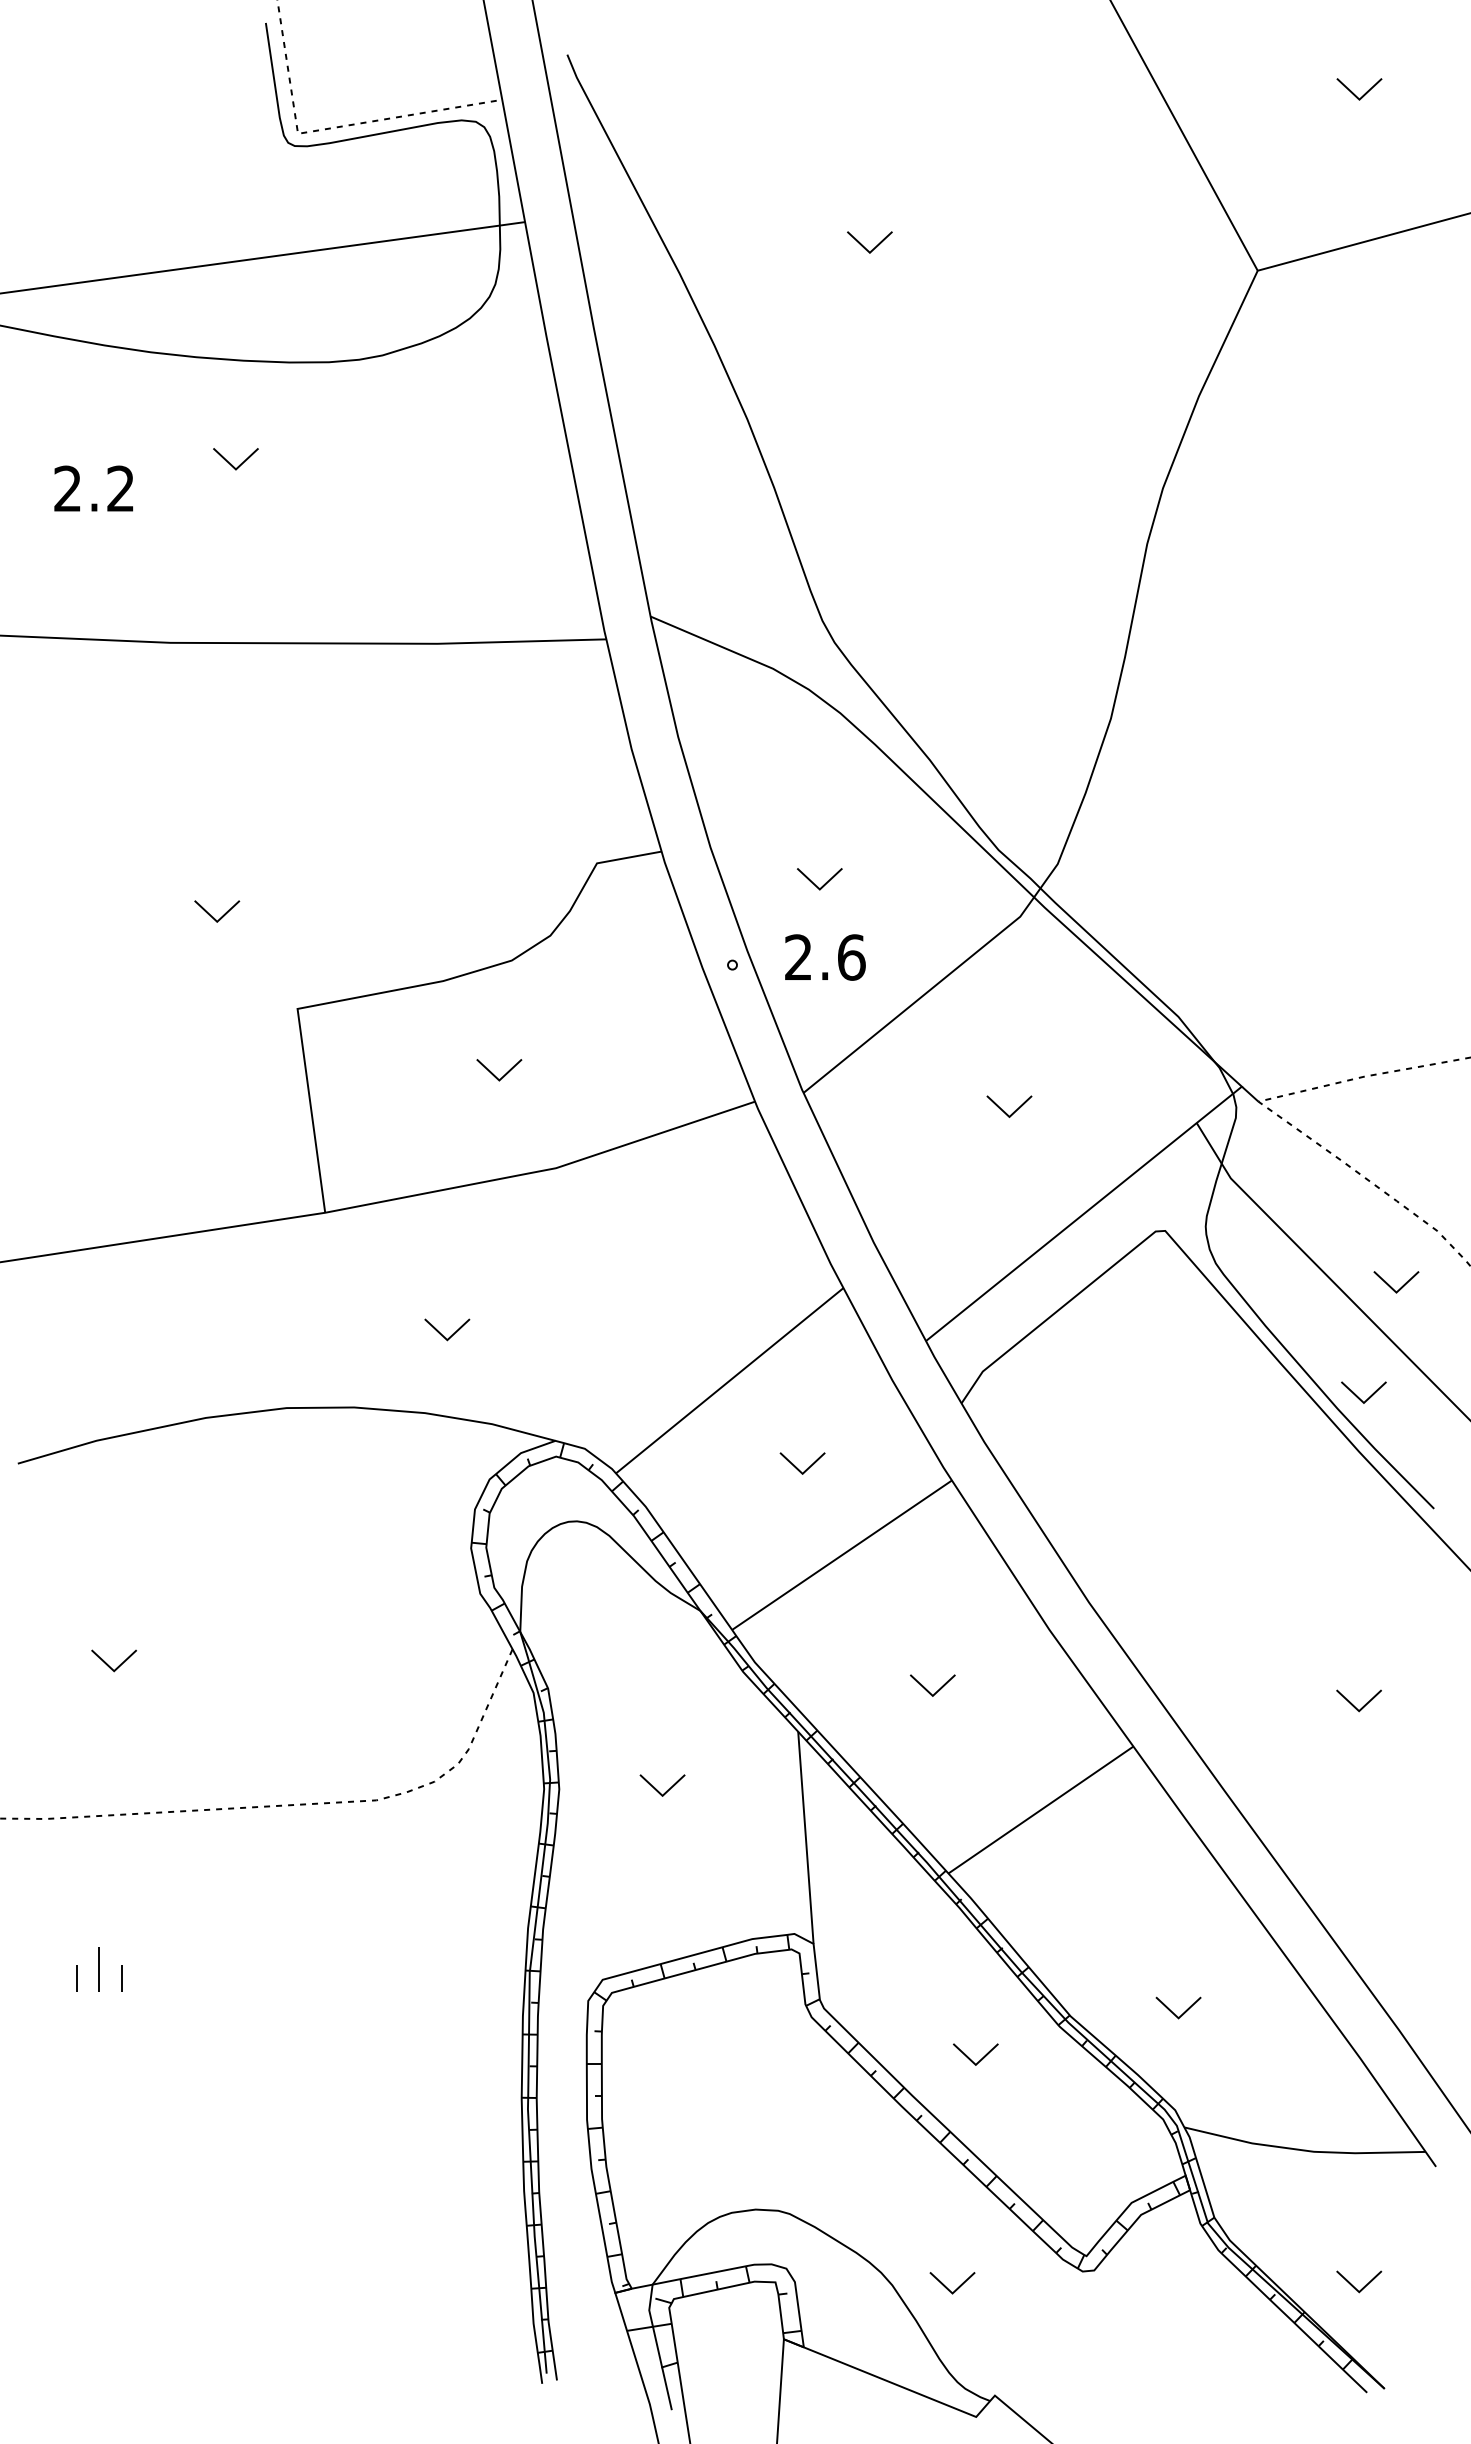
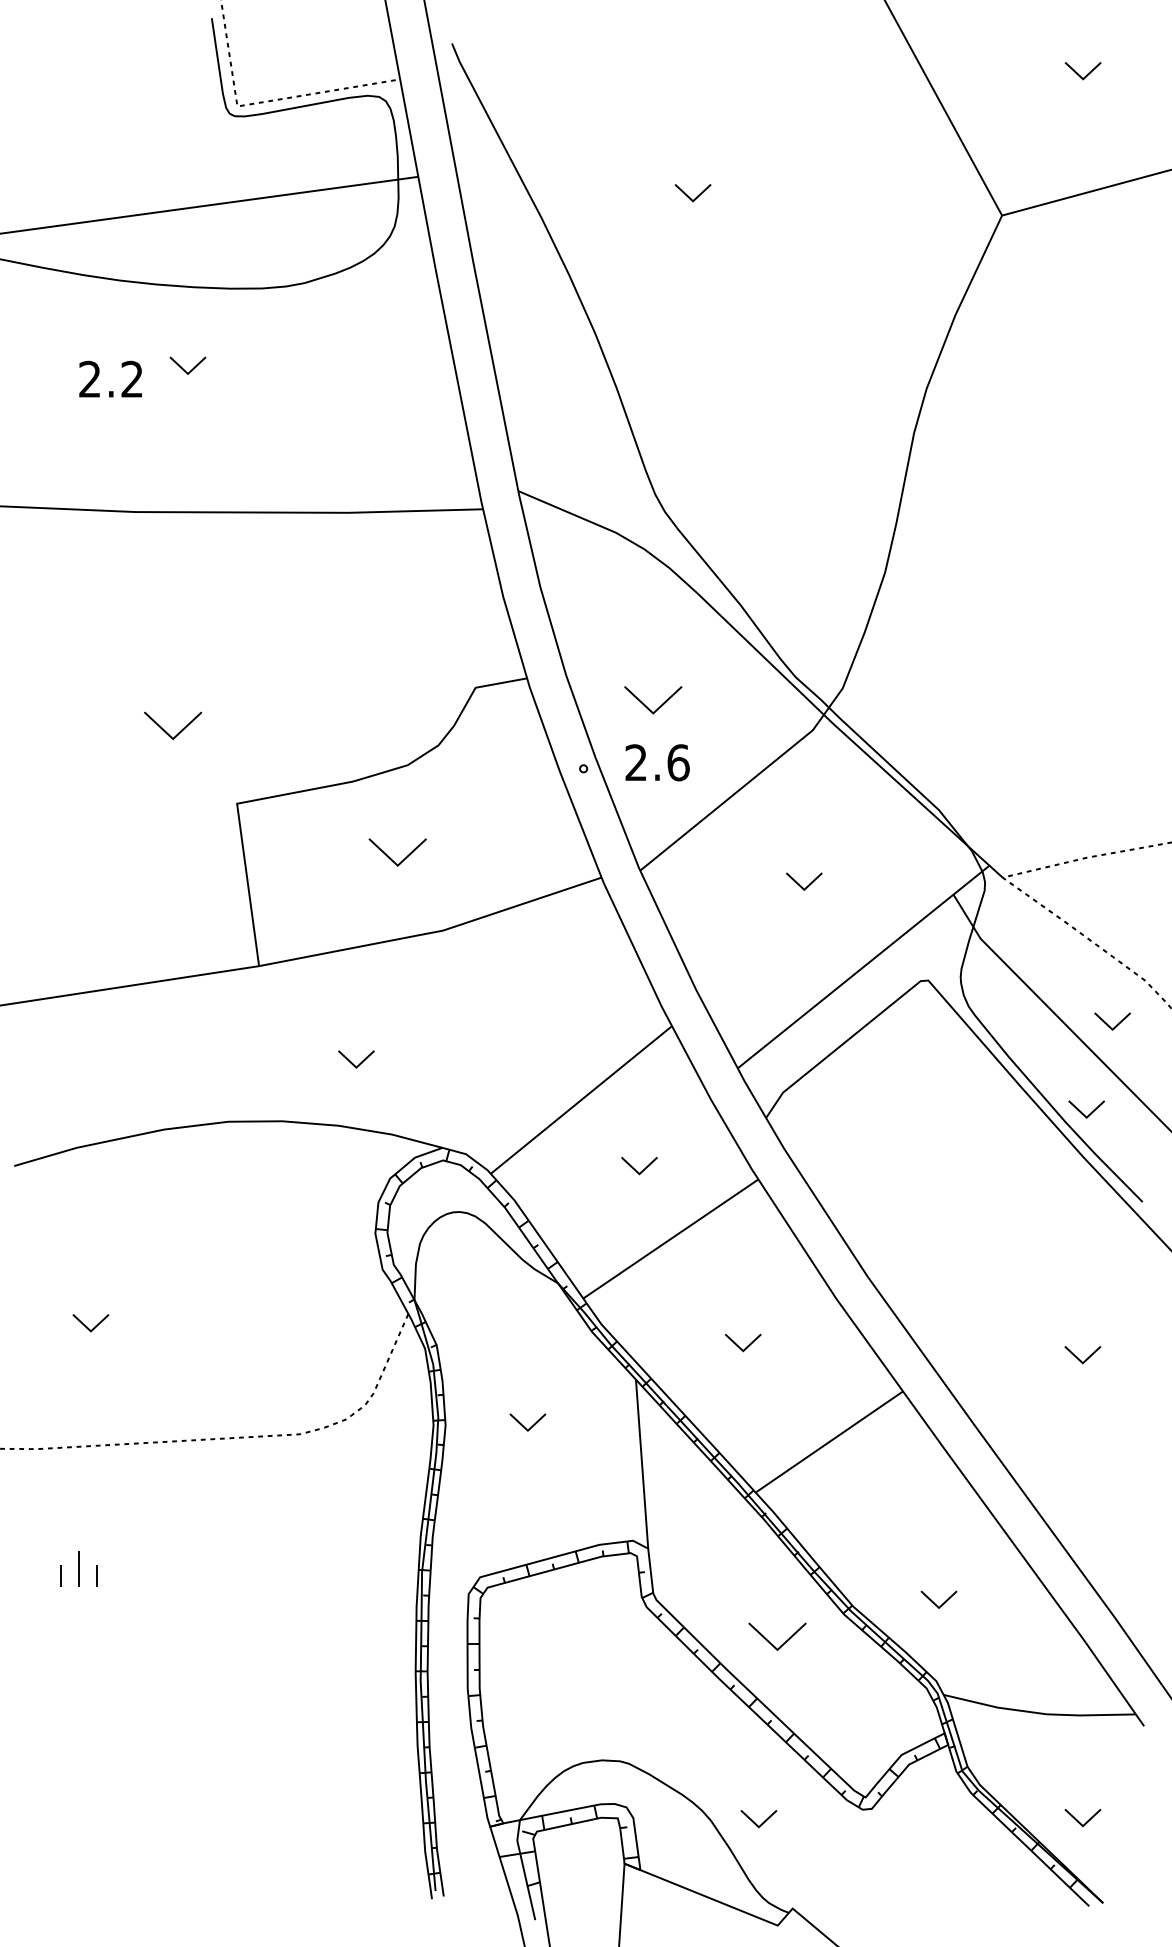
text: (93, 487) -> (110, 378), moved
part: (818, 879) -> (652, 700), size x1.6
part: (216, 911) -> (172, 726), size x1.6
part: (498, 1070) -> (397, 852), size x1.6
part: (975, 2054) -> (777, 1636), size x1.6

